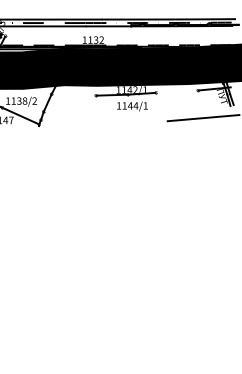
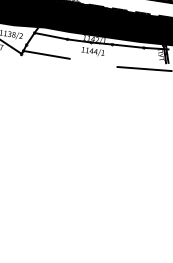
line: (177, 91) -> (128, 46), added
line: (73, 94) -> (50, 35), added
line: (72, 120) -> (46, 55), added

